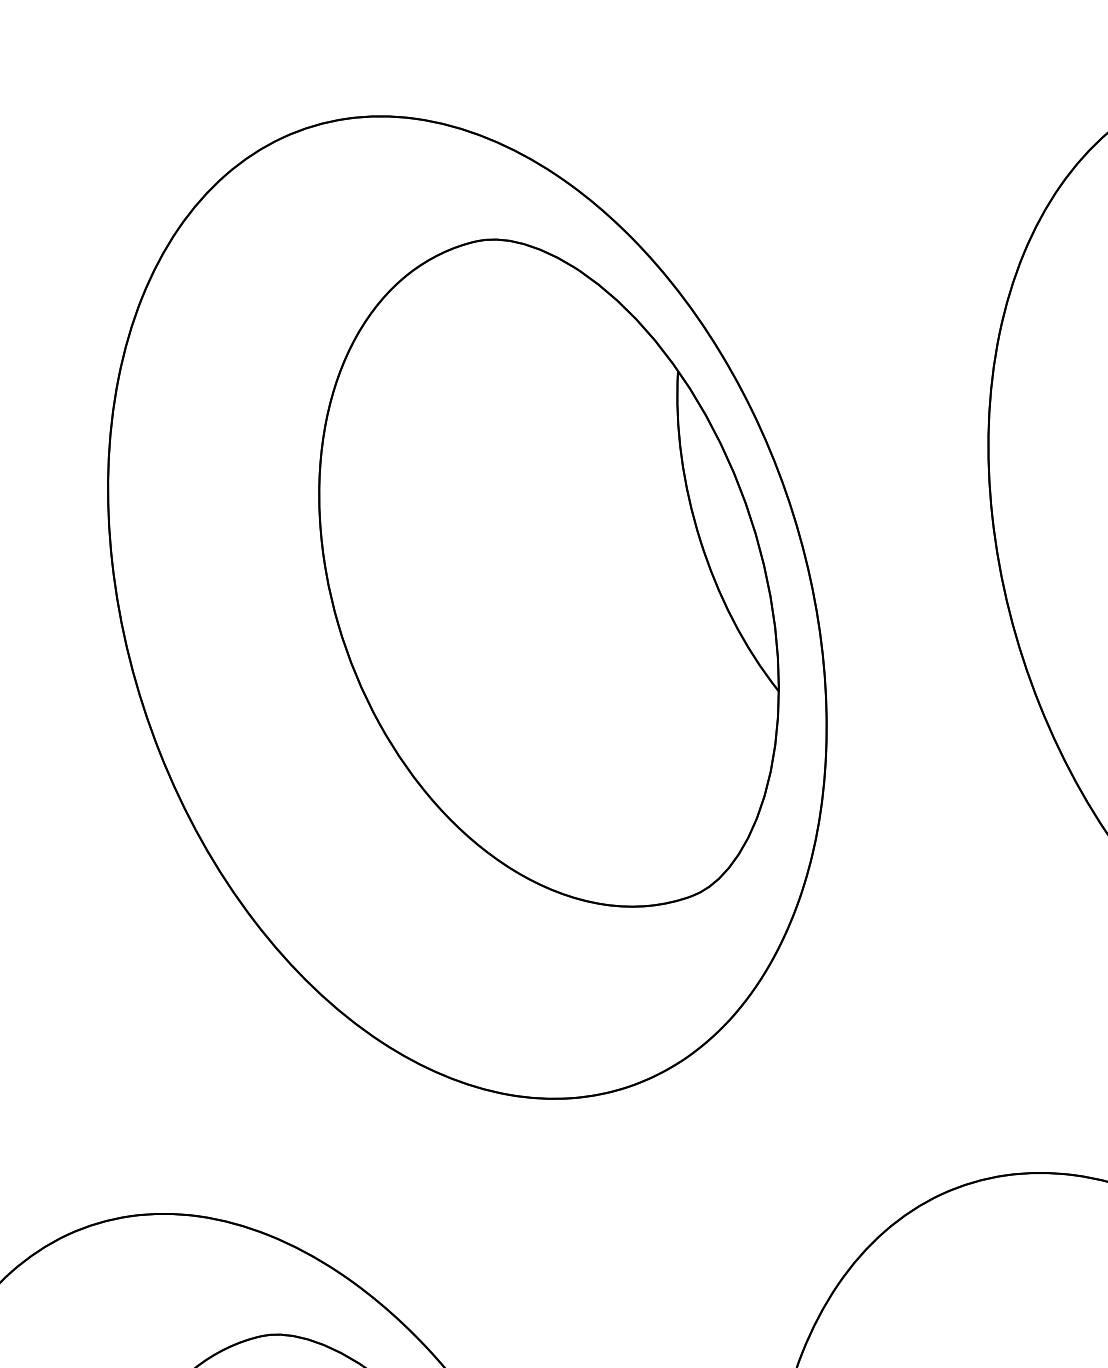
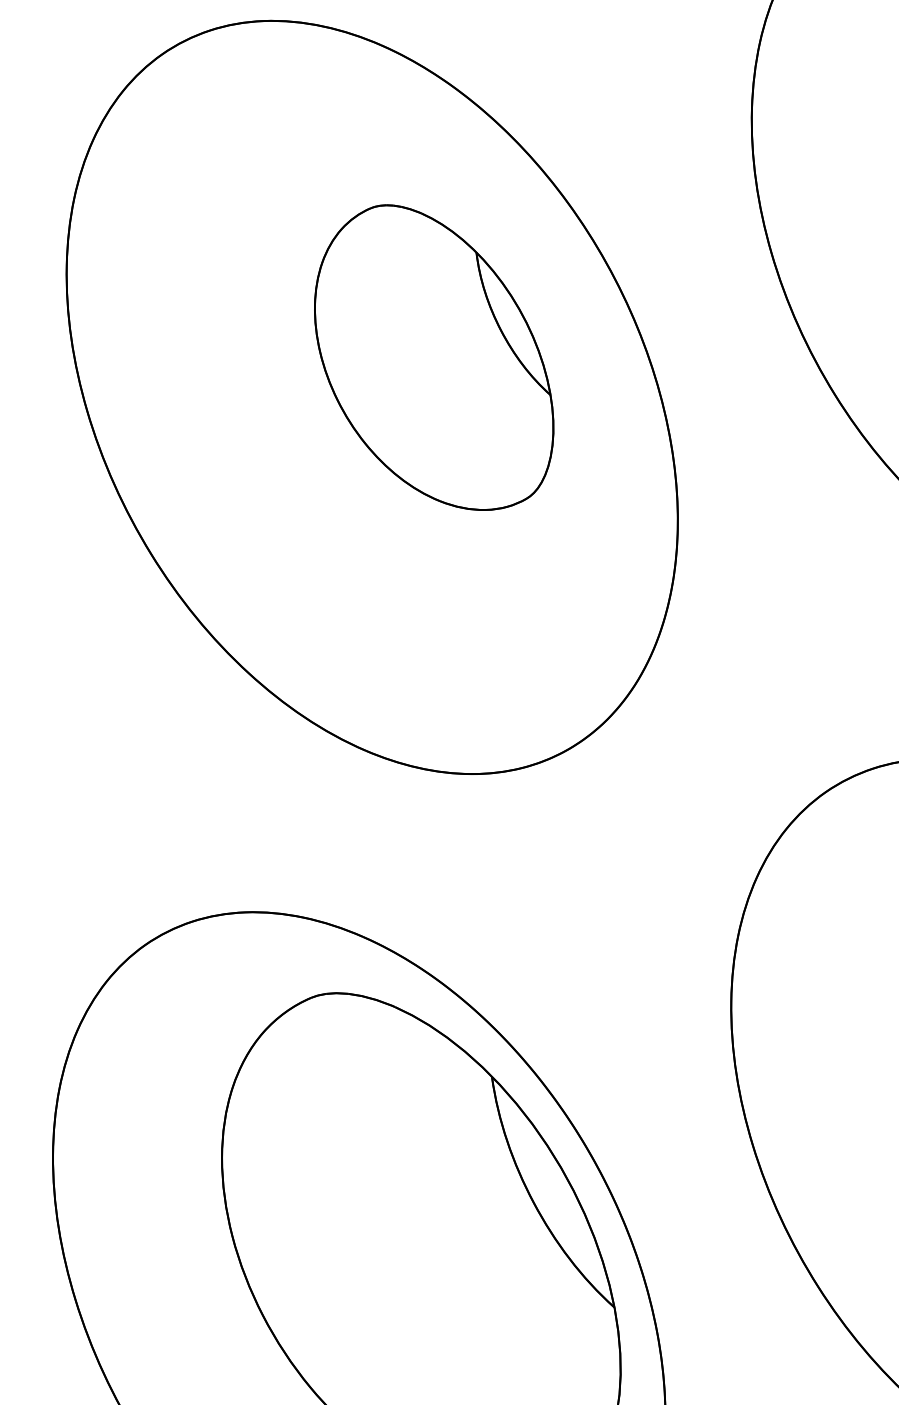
part: (551, 571) -> (433, 357), size x0.6

